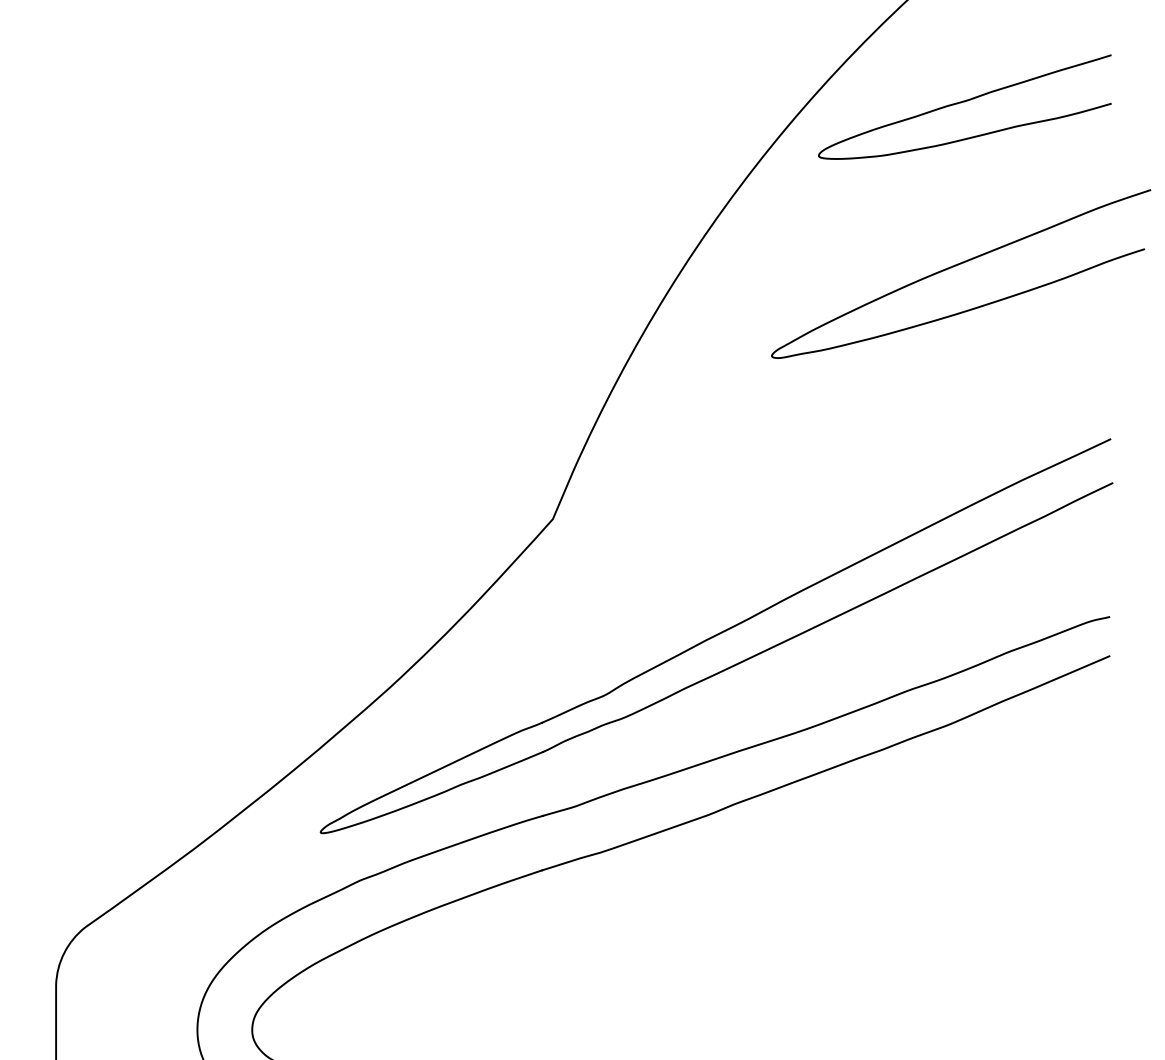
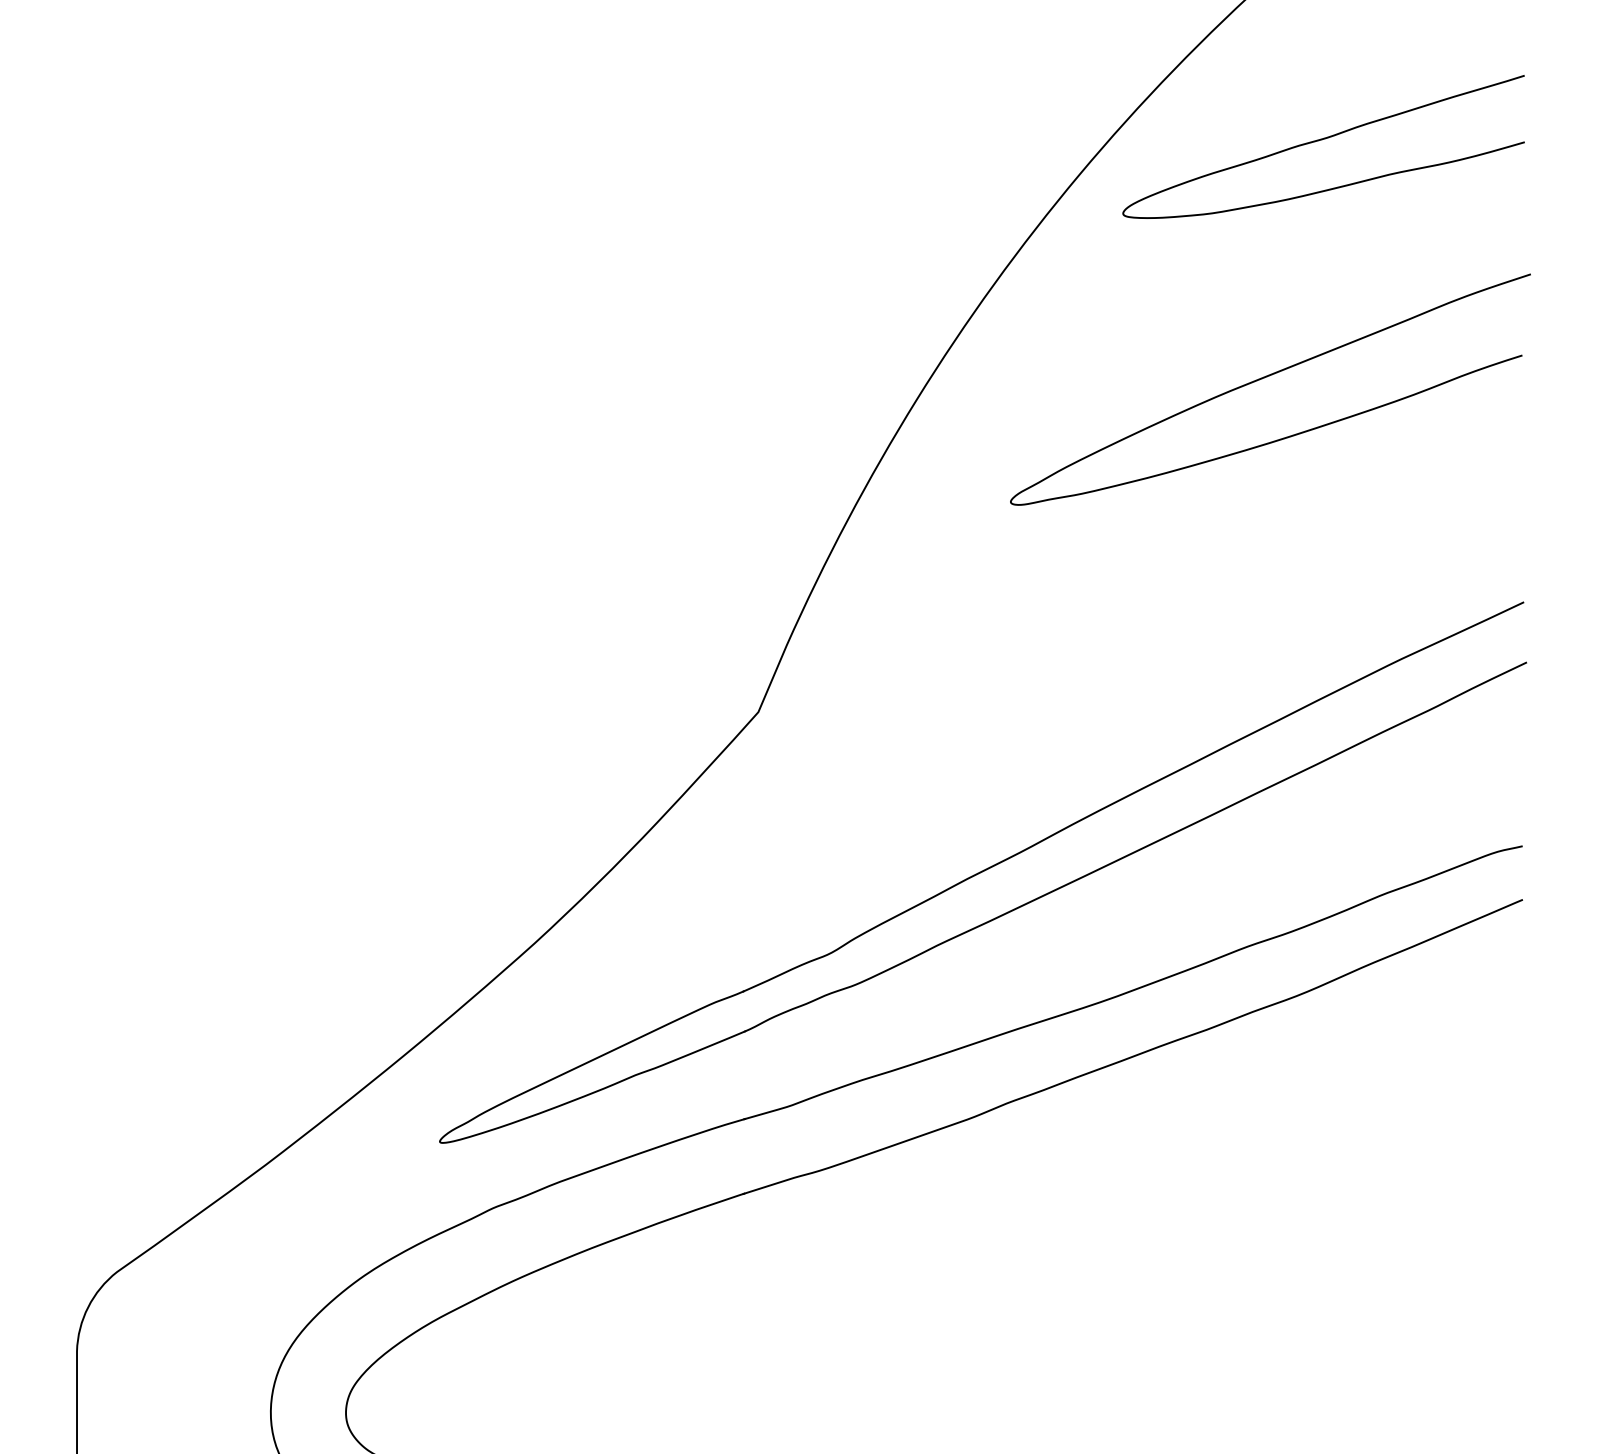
curve: (958, 265) -> (1266, 377), moved

